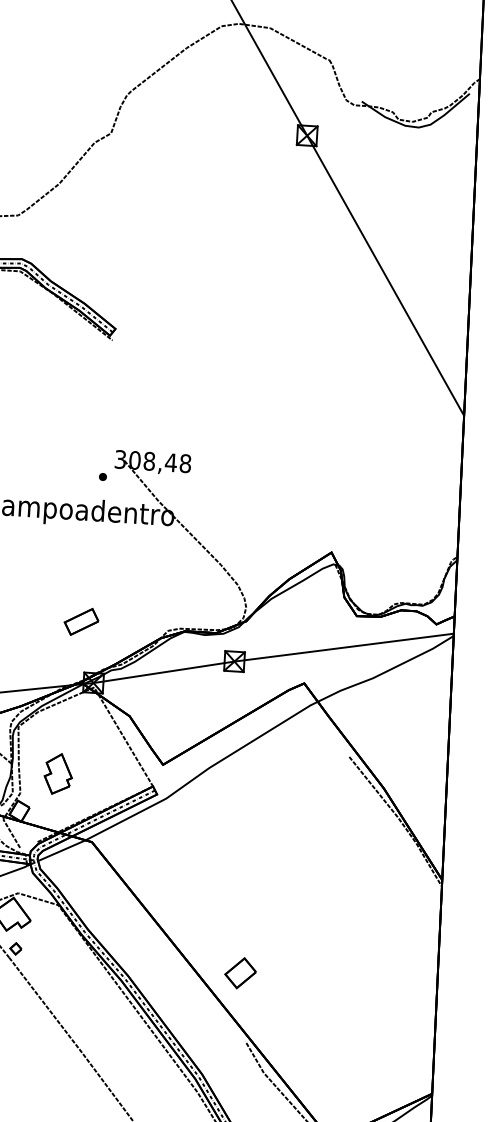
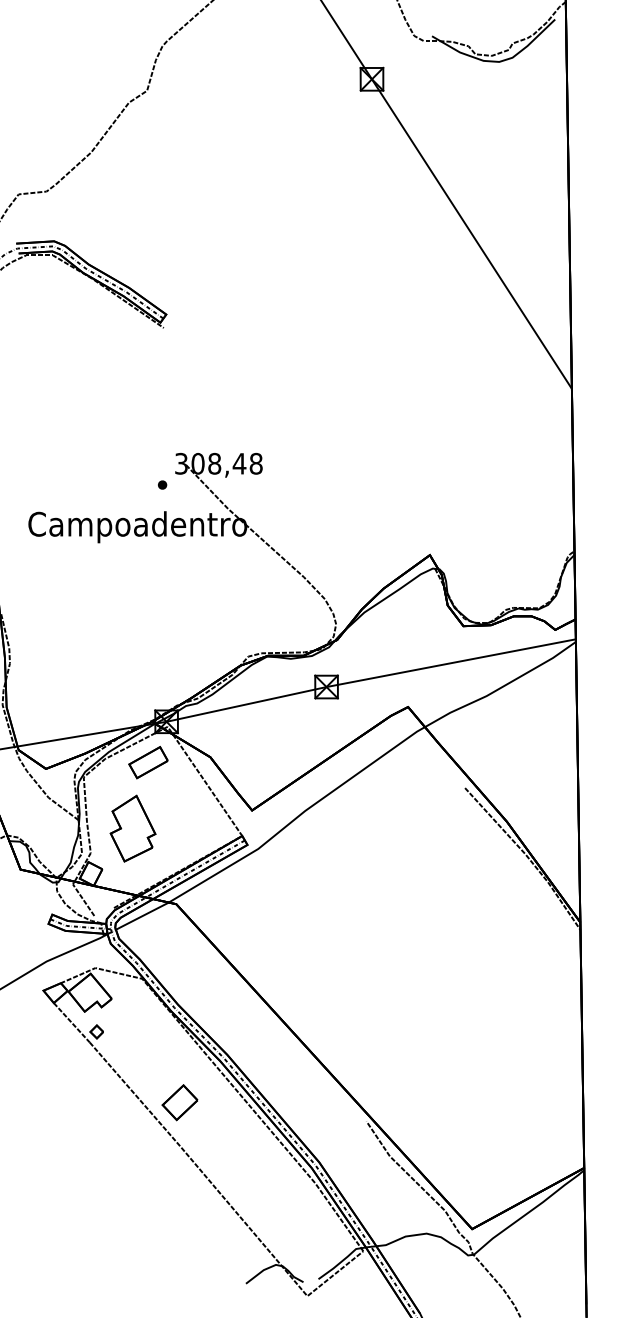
part: (81, 621) -> (148, 762), moved
part: (58, 773) -> (132, 828), size x1.43
part: (240, 973) -> (179, 1102), moved

